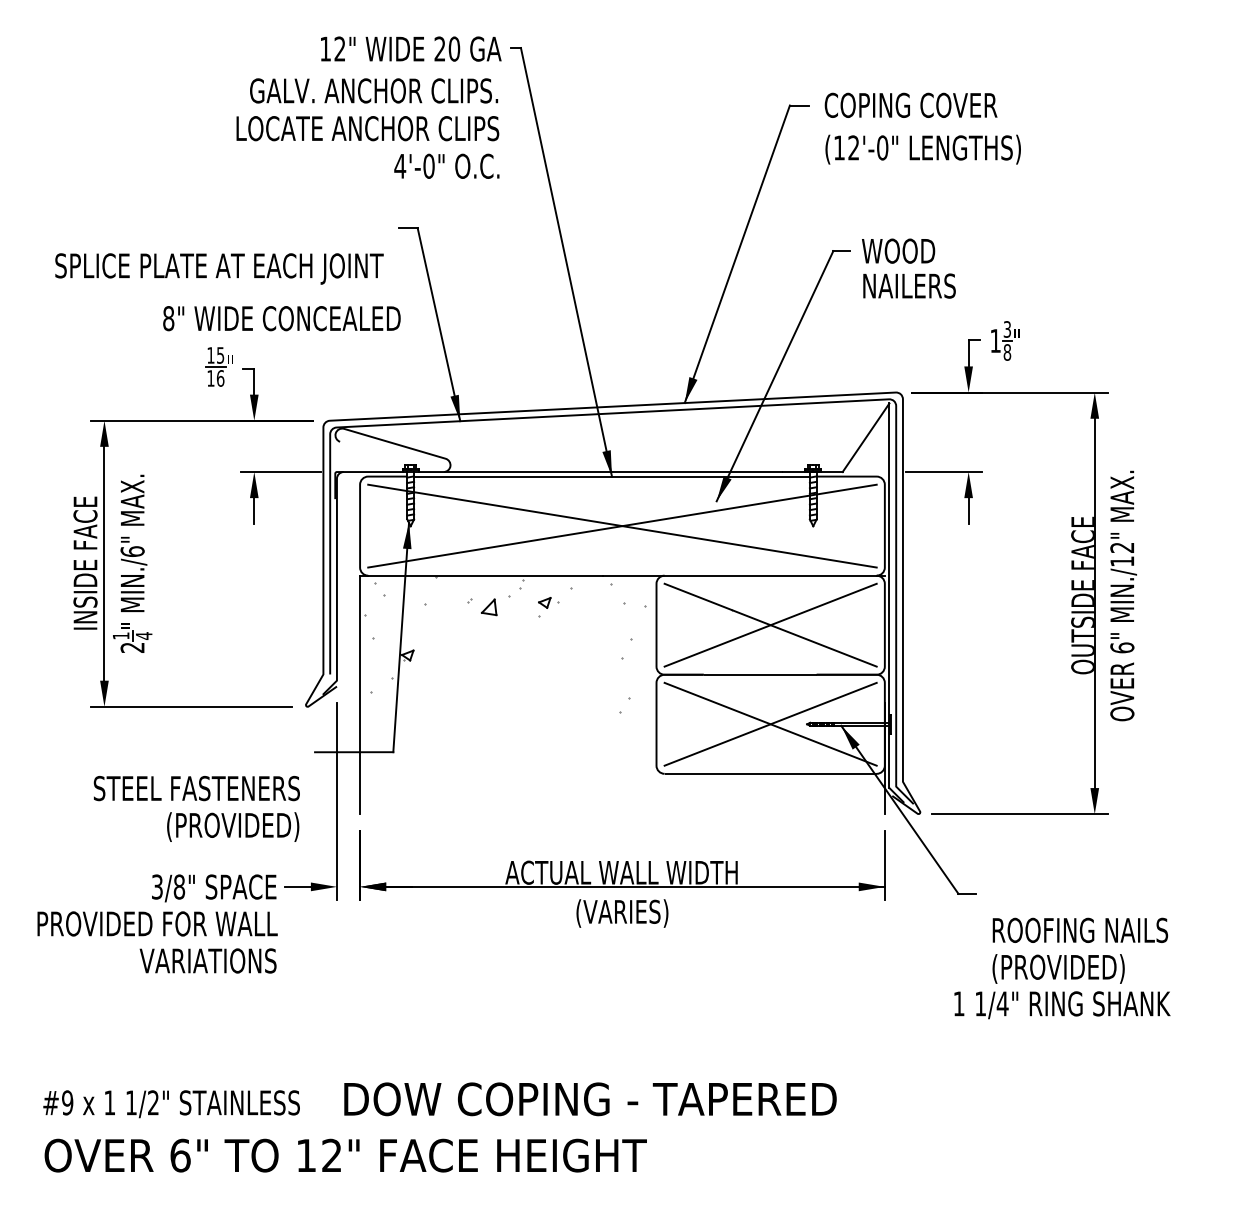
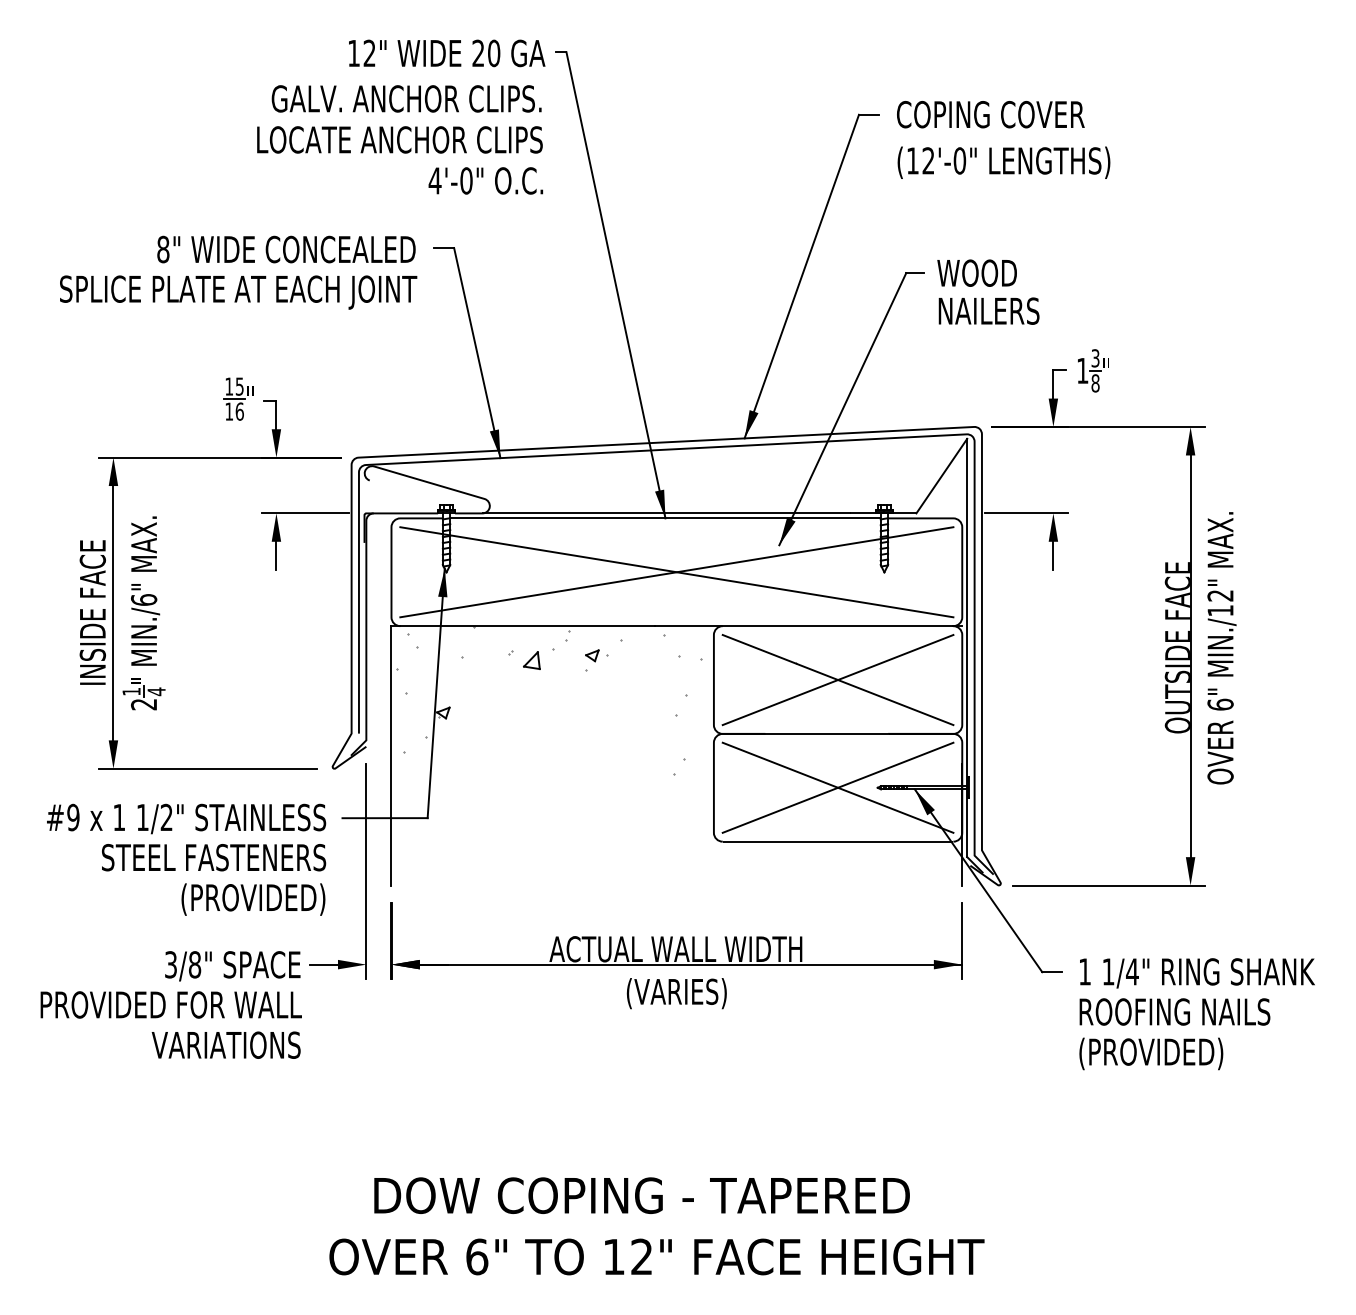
text: (281, 318) -> (286, 249), moved
text: (1062, 1005) -> (1197, 973), moved
text: (171, 1103) -> (186, 818), moved
text: (345, 1155) -> (656, 1256), moved

